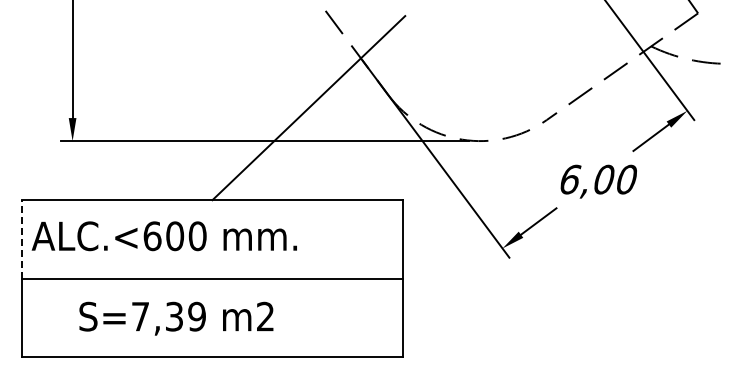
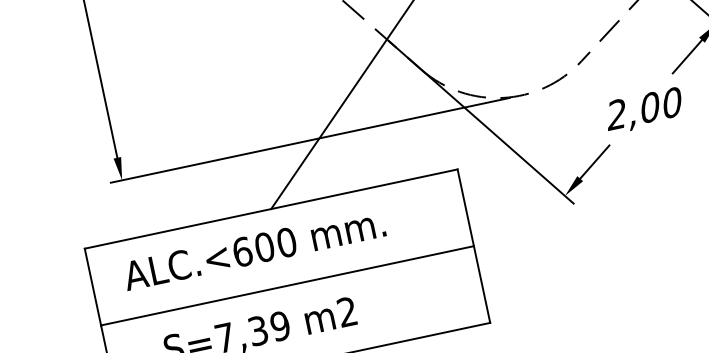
text: (569, 179) -> (616, 114), 6,00 -> 2,00
text: (163, 236) -> (253, 249), moved
line: (21, 238) -> (92, 286), dashed -> solid

